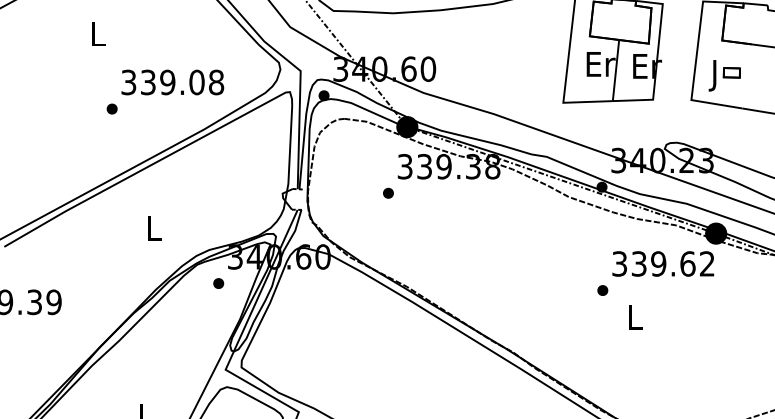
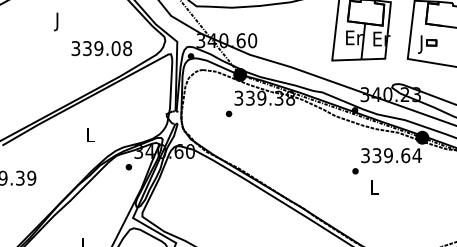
text: (97, 36) -> (57, 21), L -> J
part: (111, 109) -> (65, 64), removed
text: (706, 263) -> (416, 155), 339.62 -> 339.64

